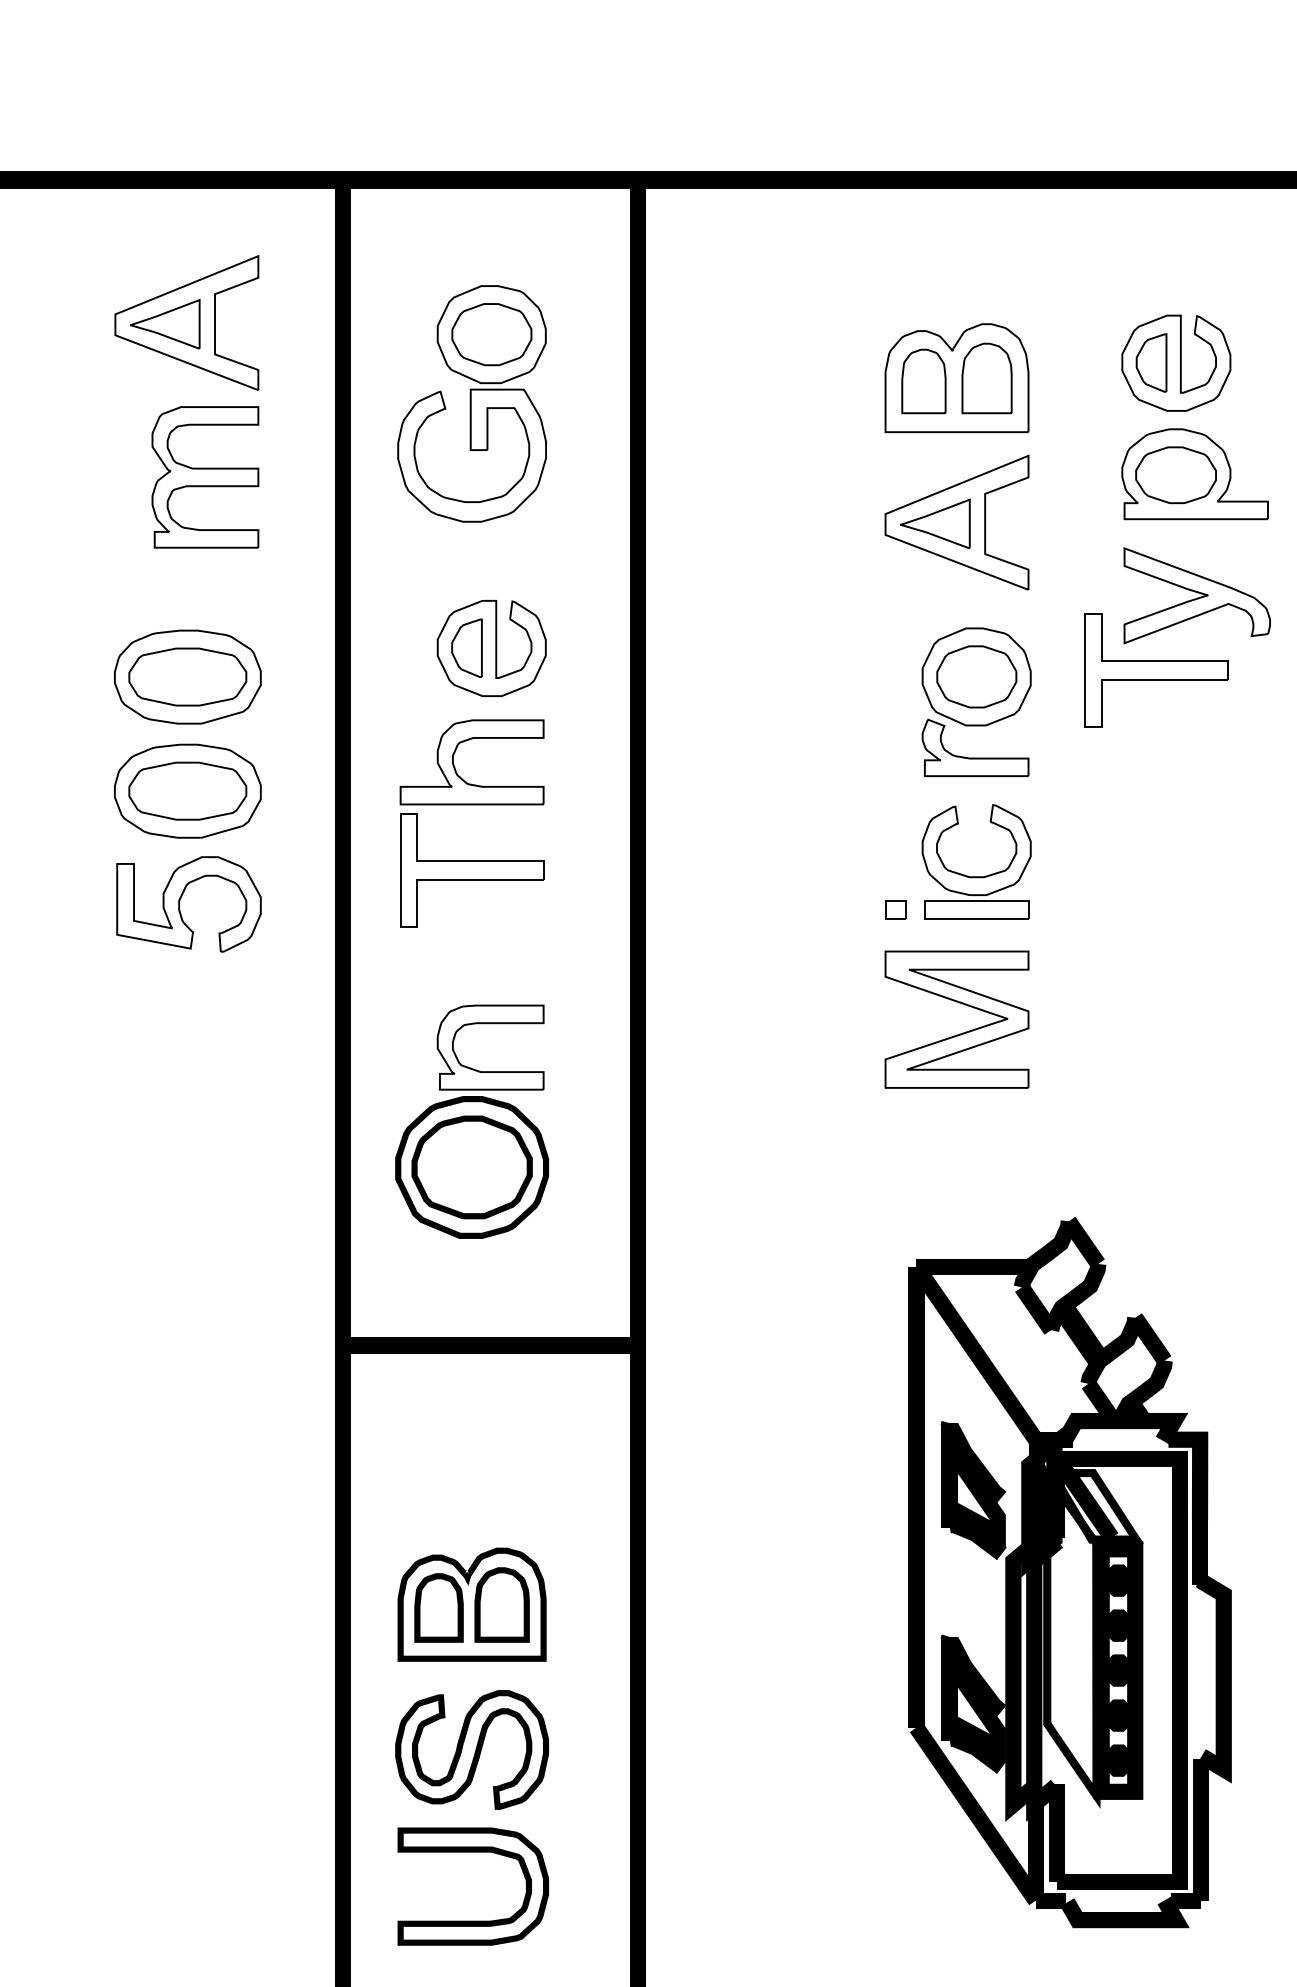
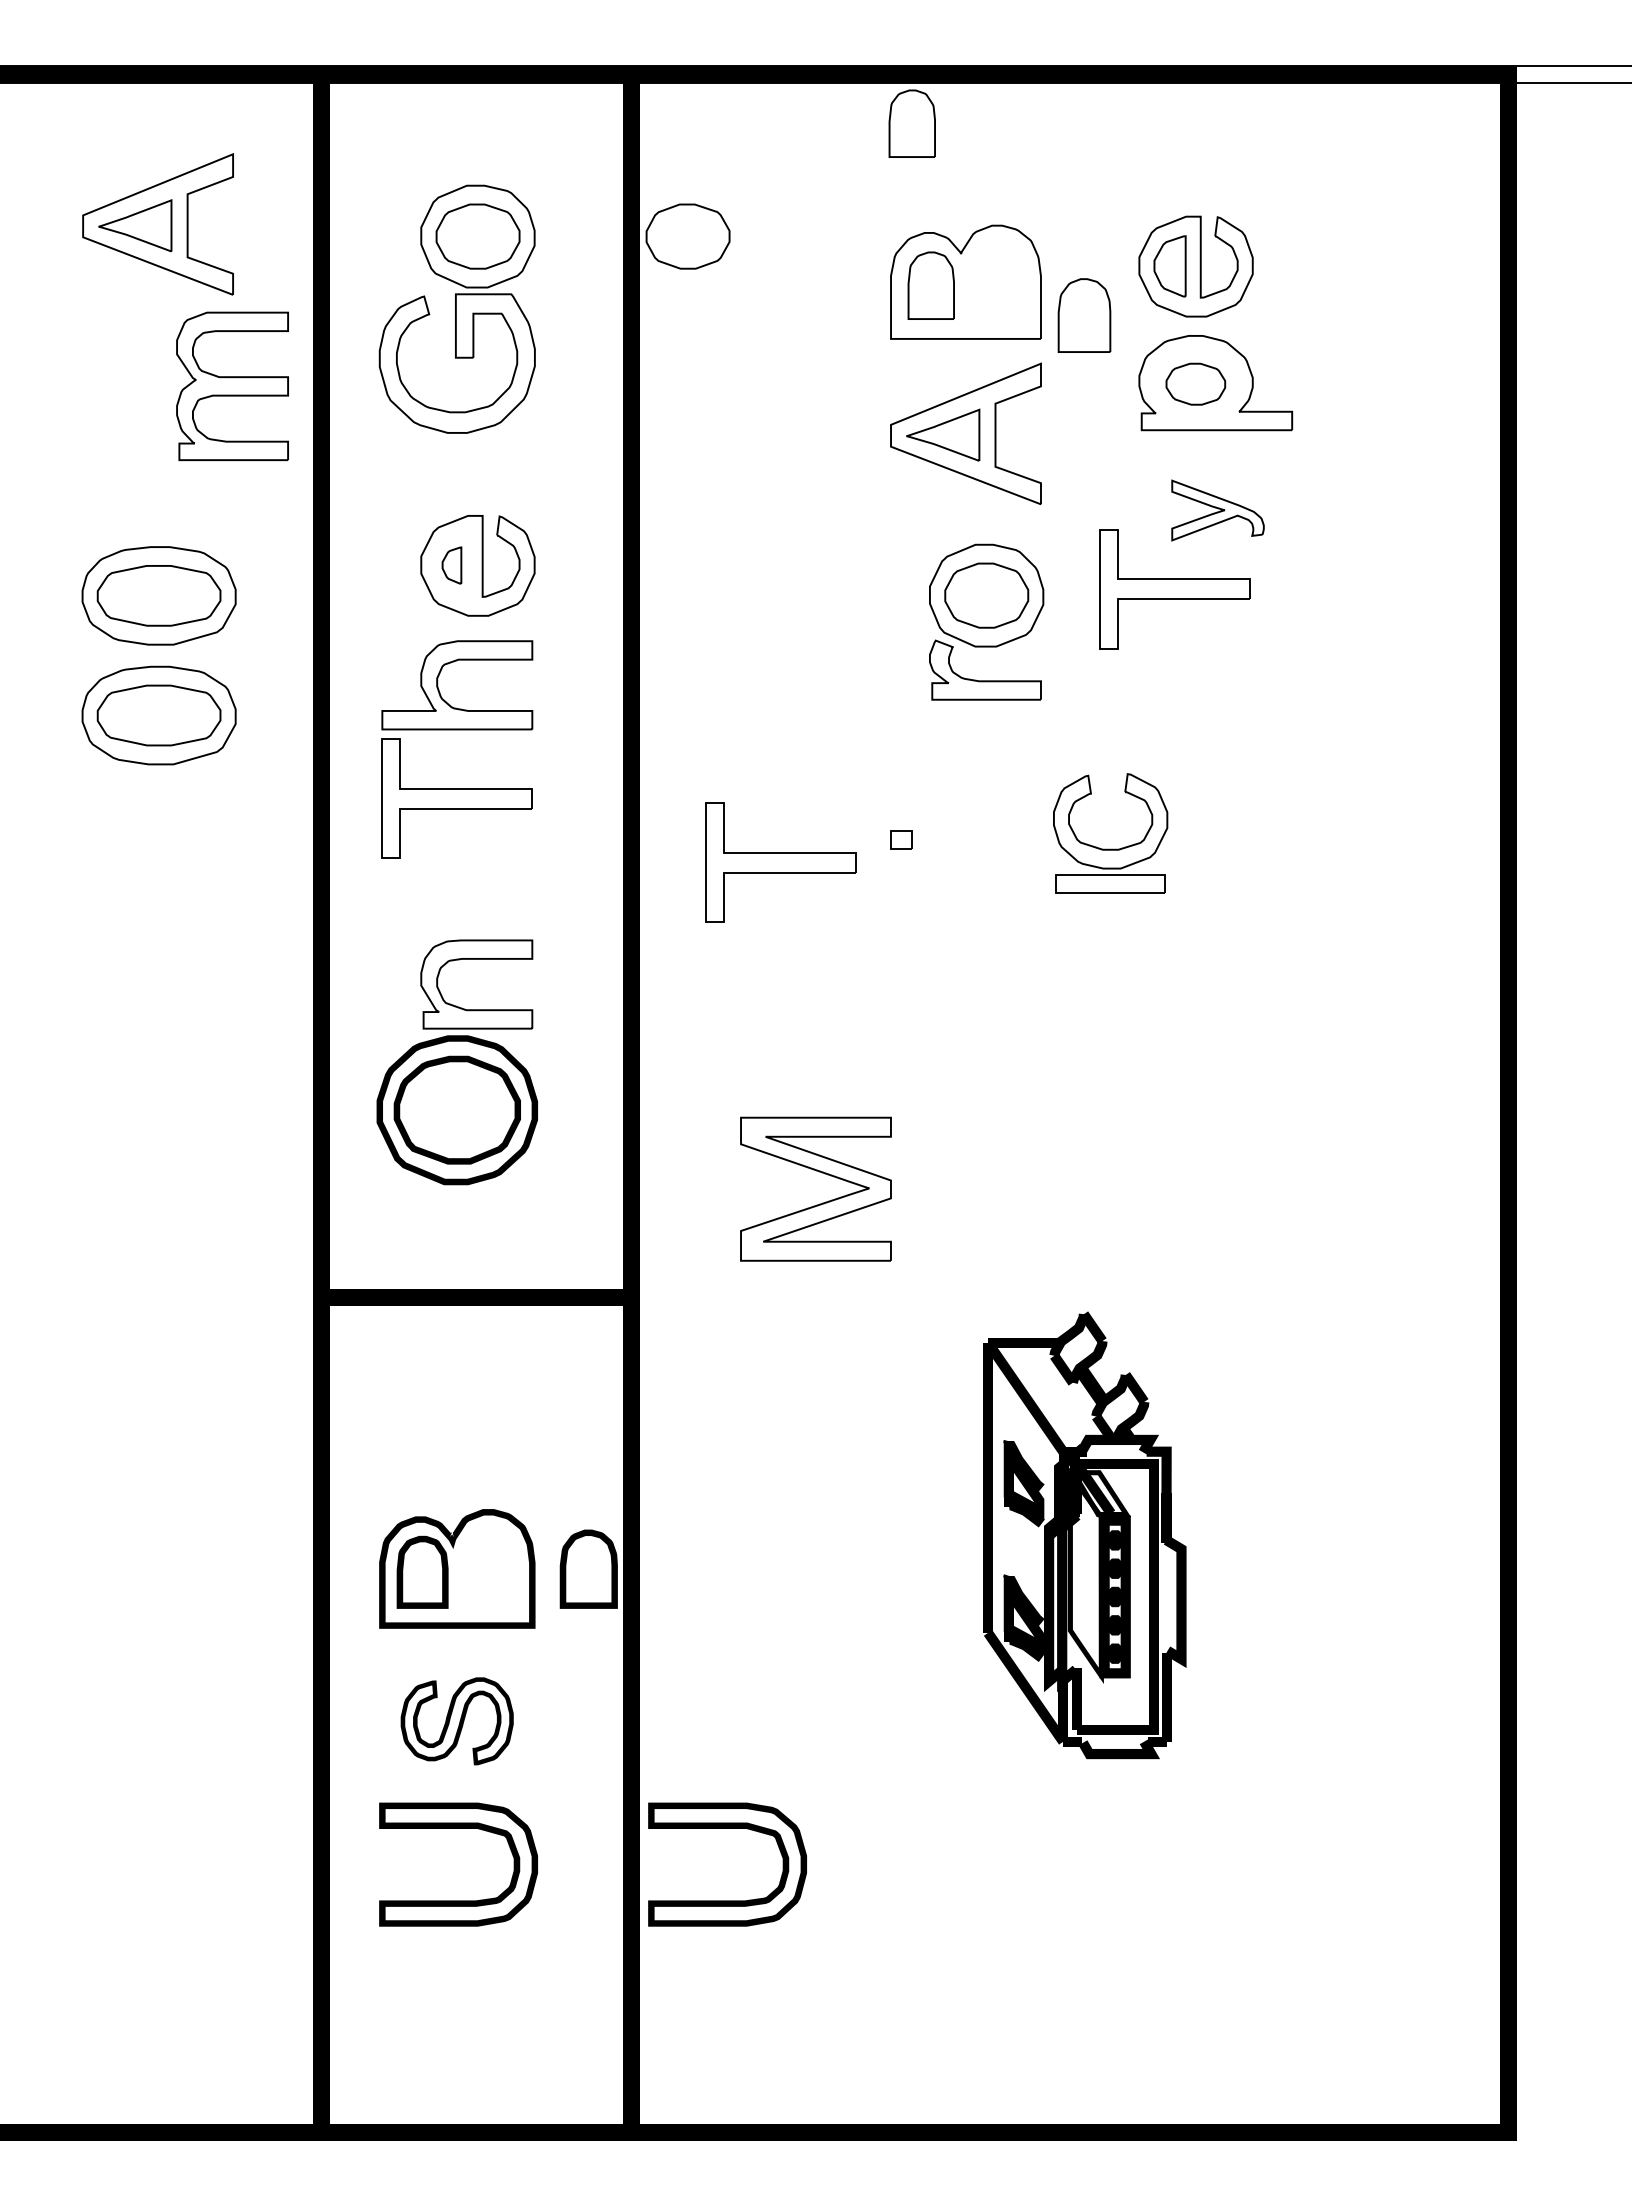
part: (905, 226) -> (911, 123), added
part: (691, 334) -> (687, 236), added
part: (987, 378) -> (1084, 315), moved
part: (1175, 475) -> (1195, 384), size x0.7
part: (205, 476) -> (232, 385), moved
part: (1196, 595) -> (1217, 510), size x0.6
part: (466, 648) -> (451, 565), size x0.6
part: (976, 875) -> (1110, 848), moved
part: (180, 900) -> (151, 830), removed
part: (780, 931) -> (780, 862), added
part: (960, 1033) -> (819, 1203), moved
part: (1070, 1572) -> (1084, 1535), size x0.6
part: (501, 1604) -> (588, 1568), moved
part: (471, 1750) -> (456, 1721), size x0.7
part: (729, 1852) -> (727, 1828), added

